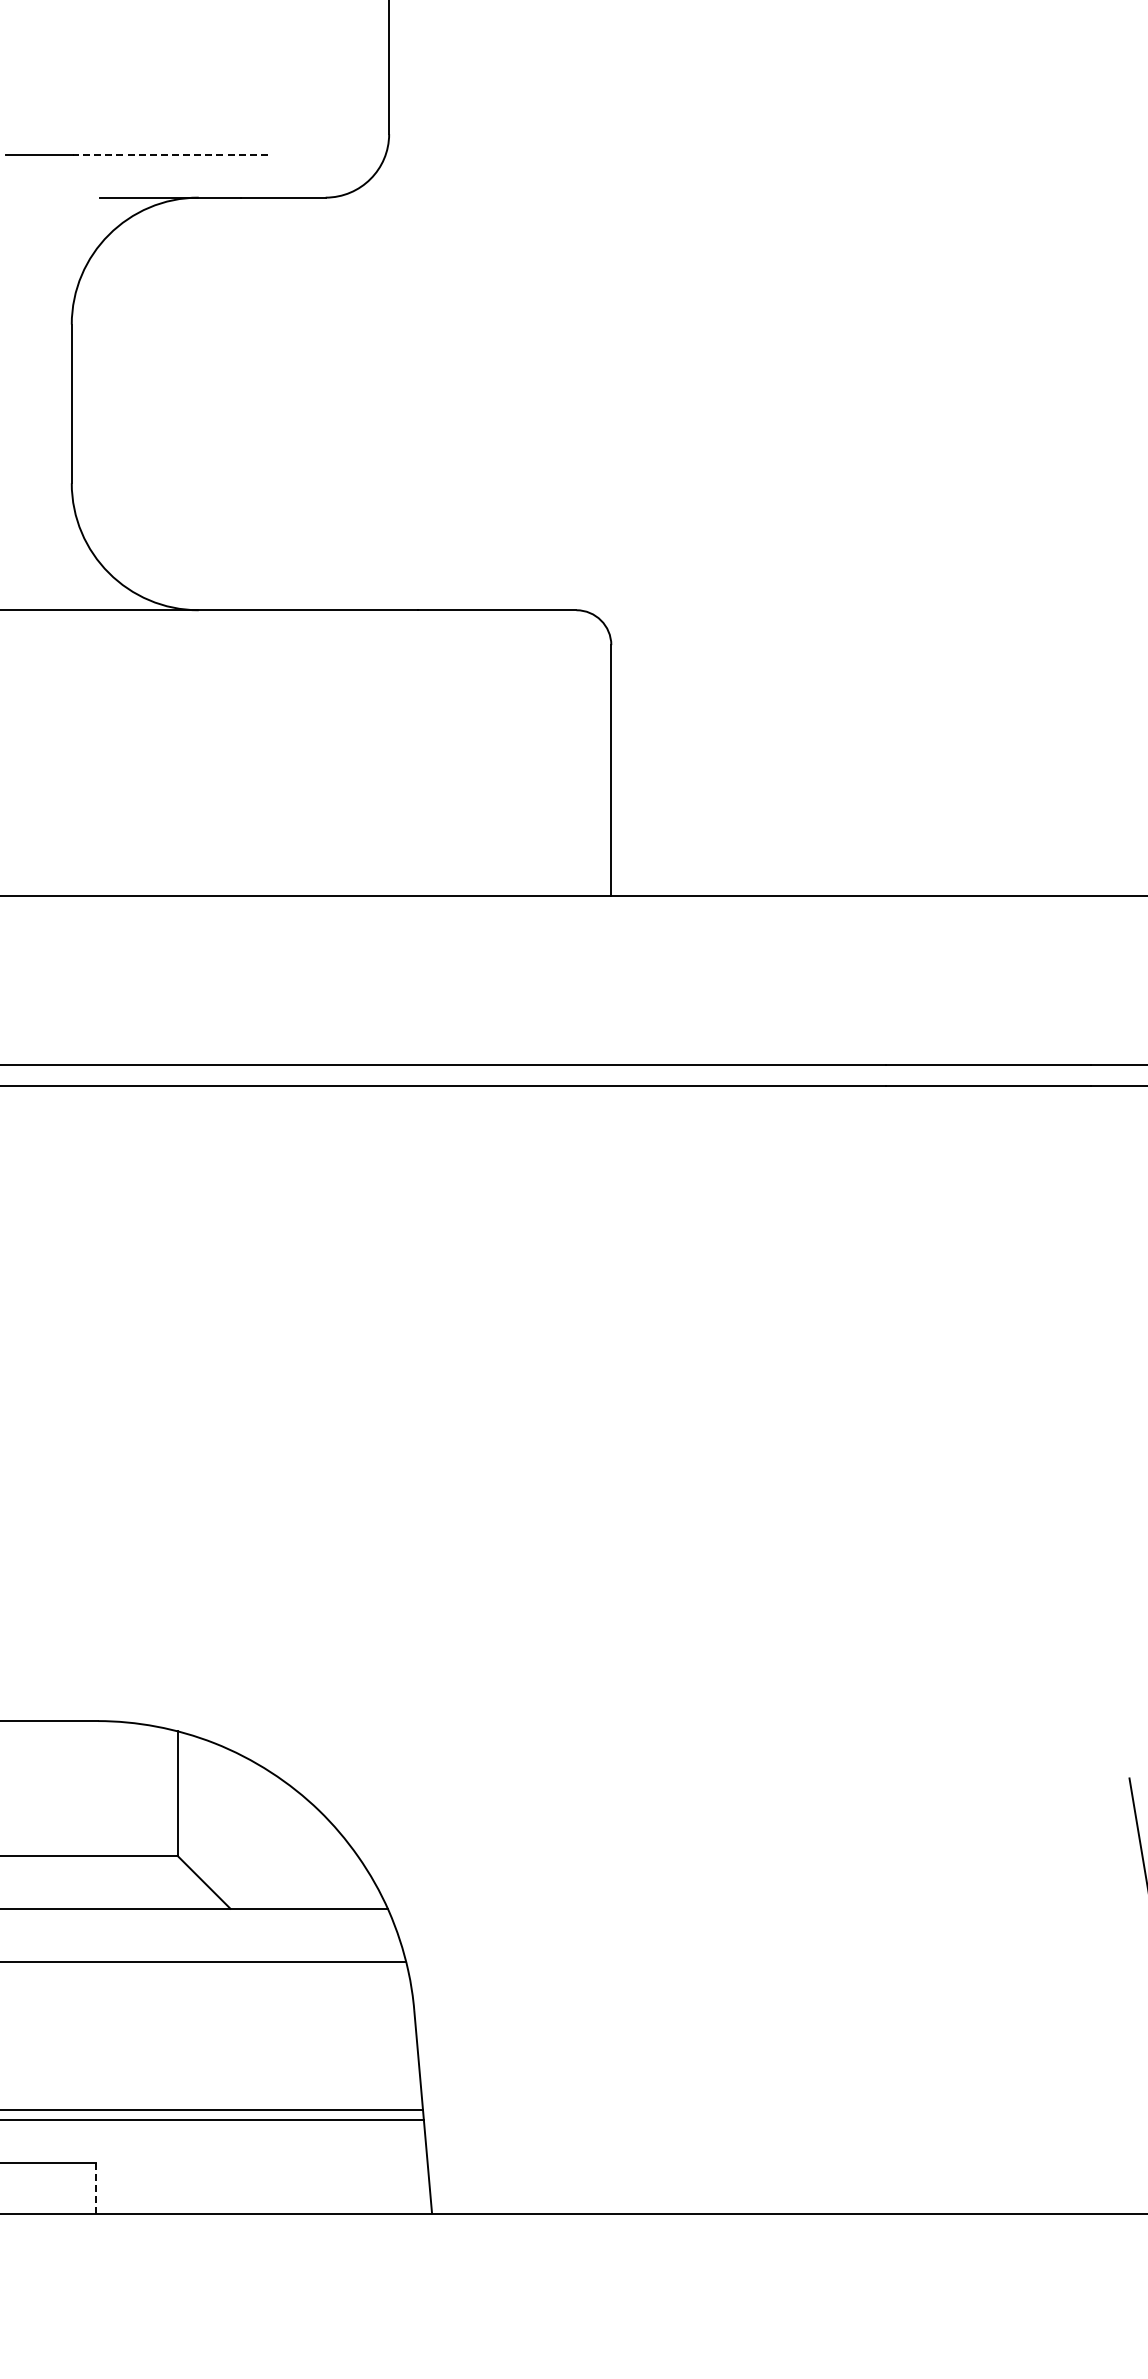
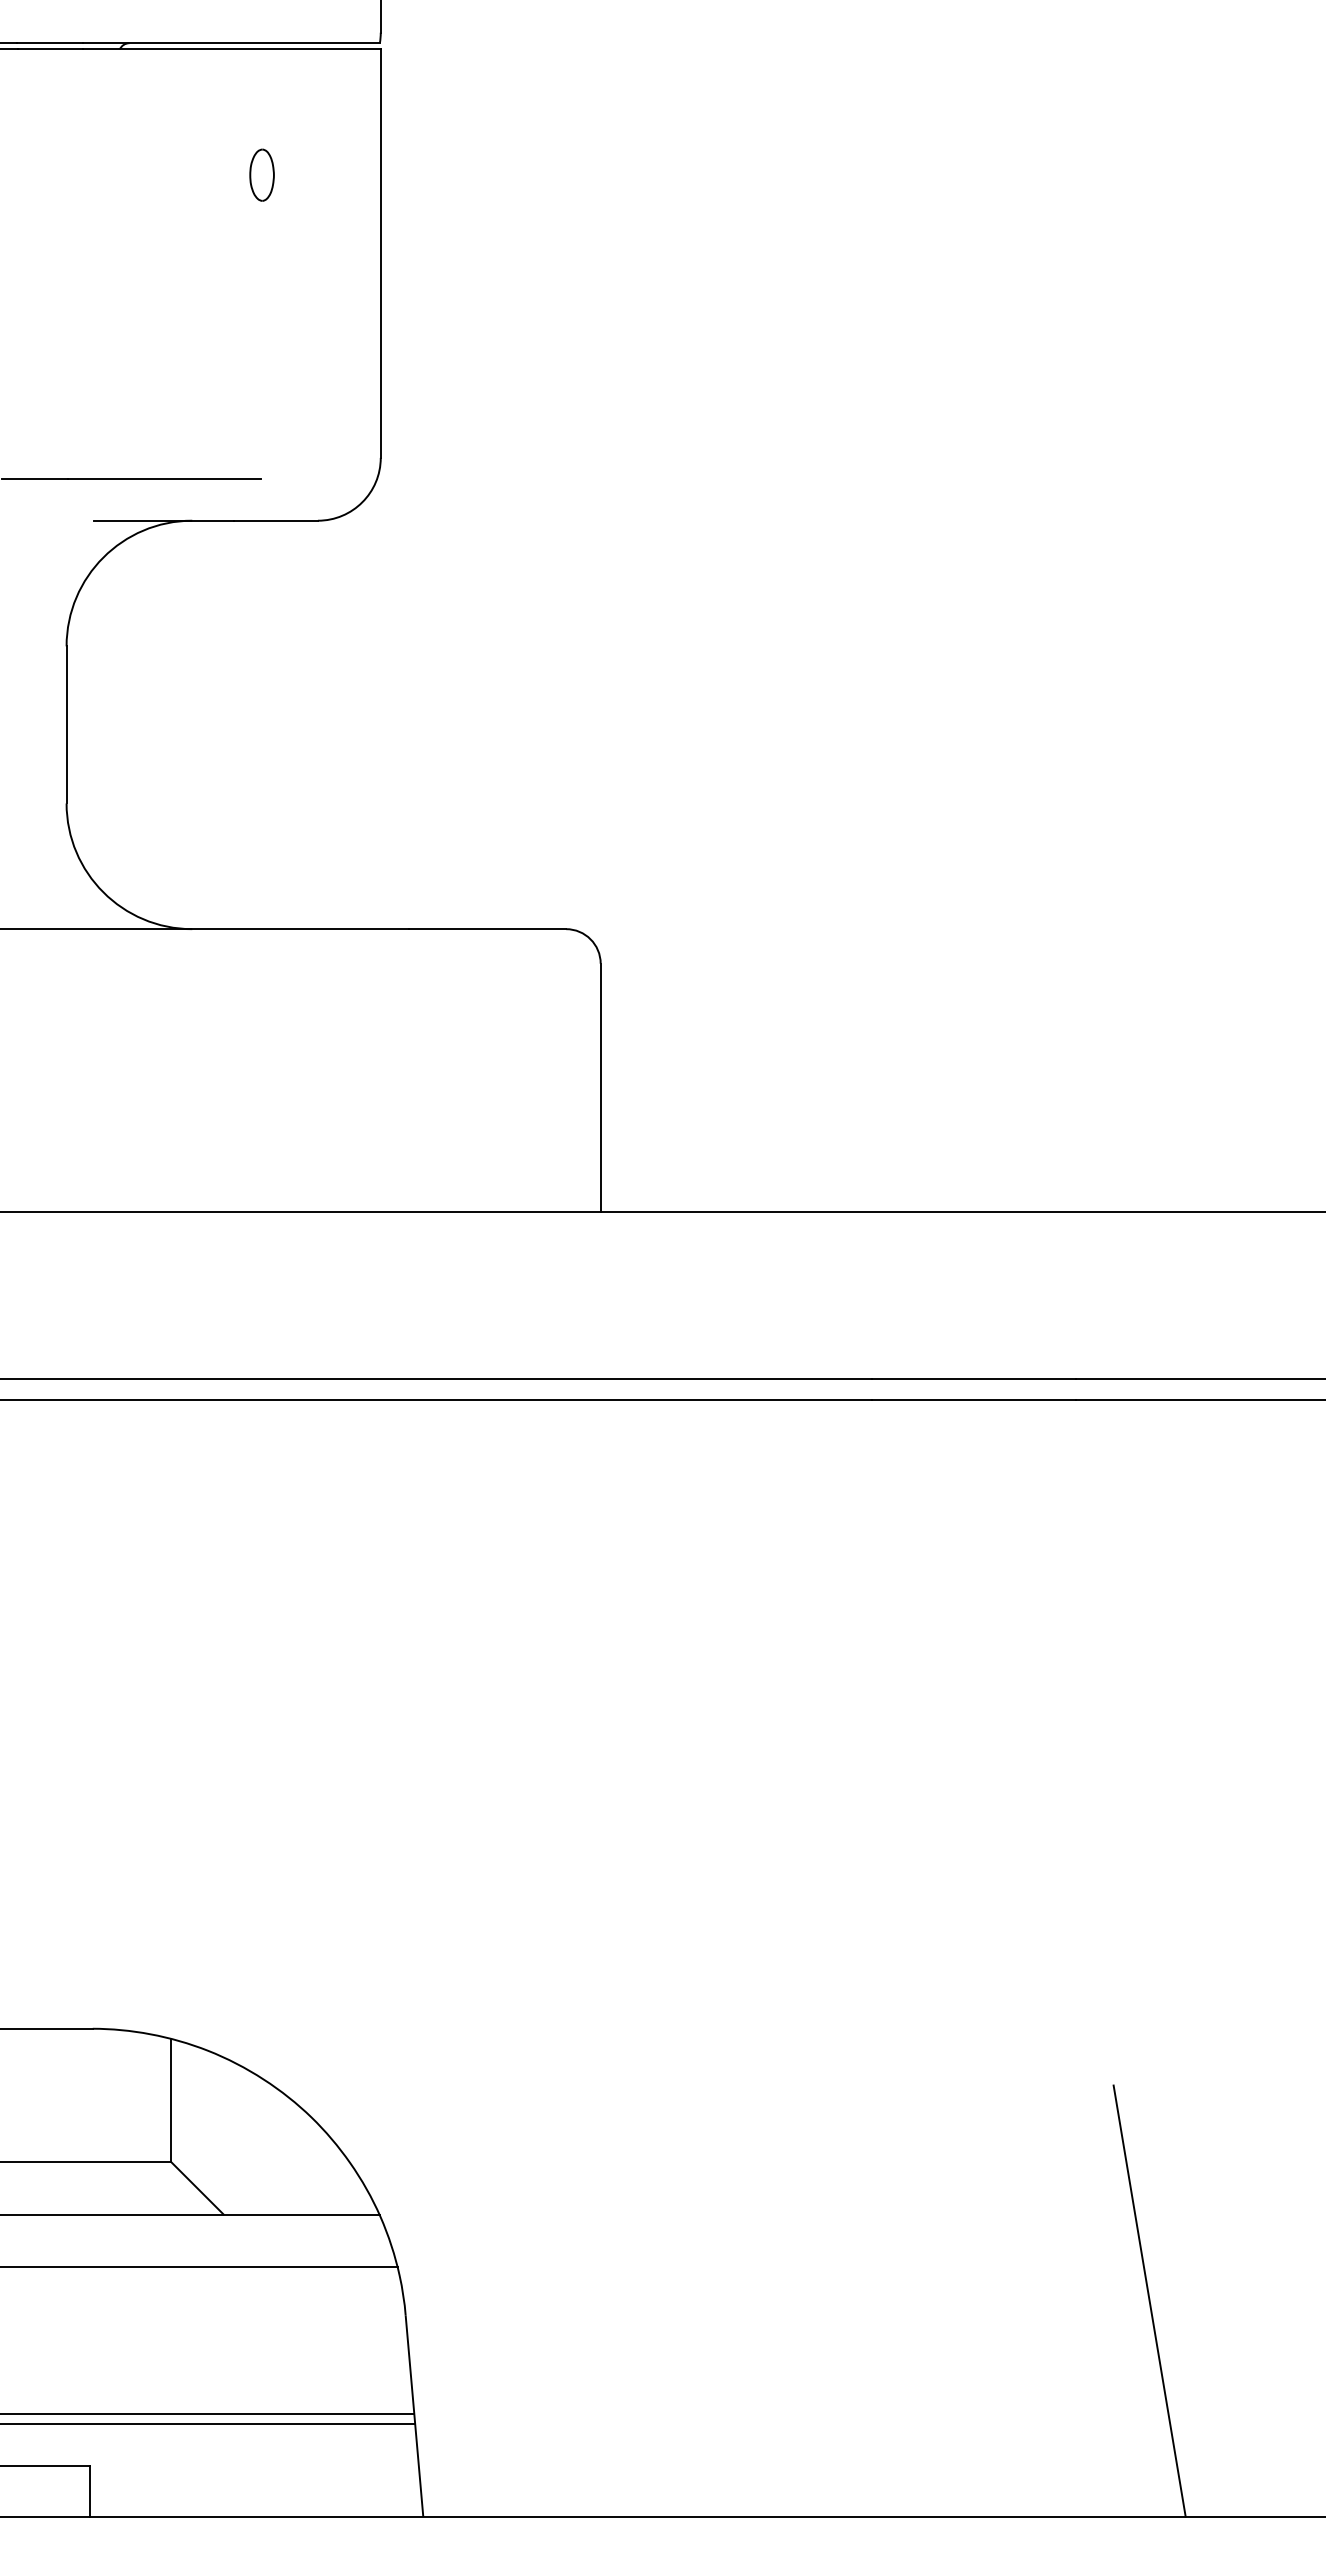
line: (170, 154) -> (164, 478), dashed -> solid
line: (95, 2188) -> (90, 2491), dashed -> solid

